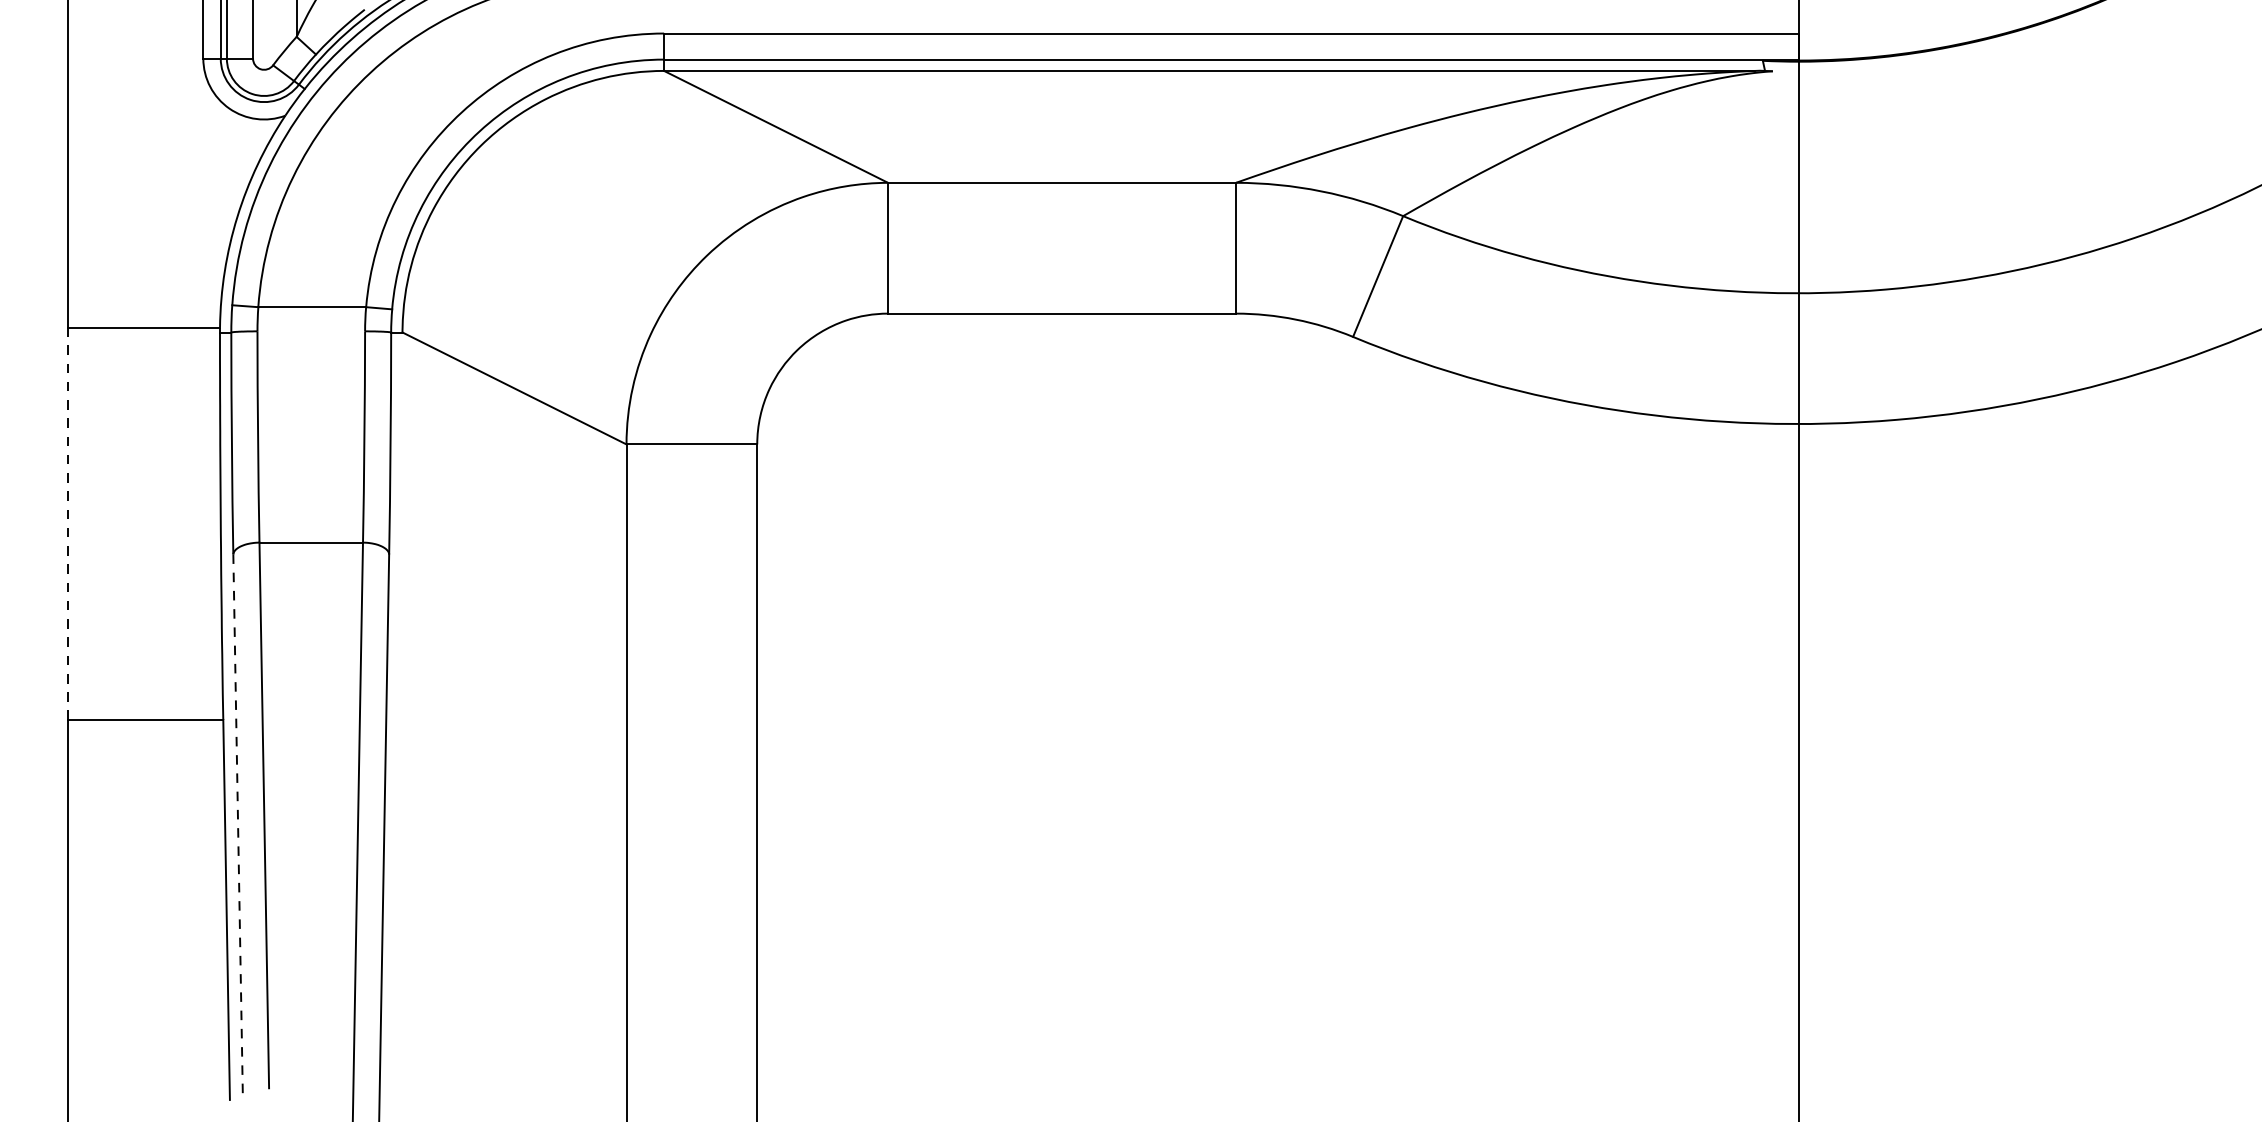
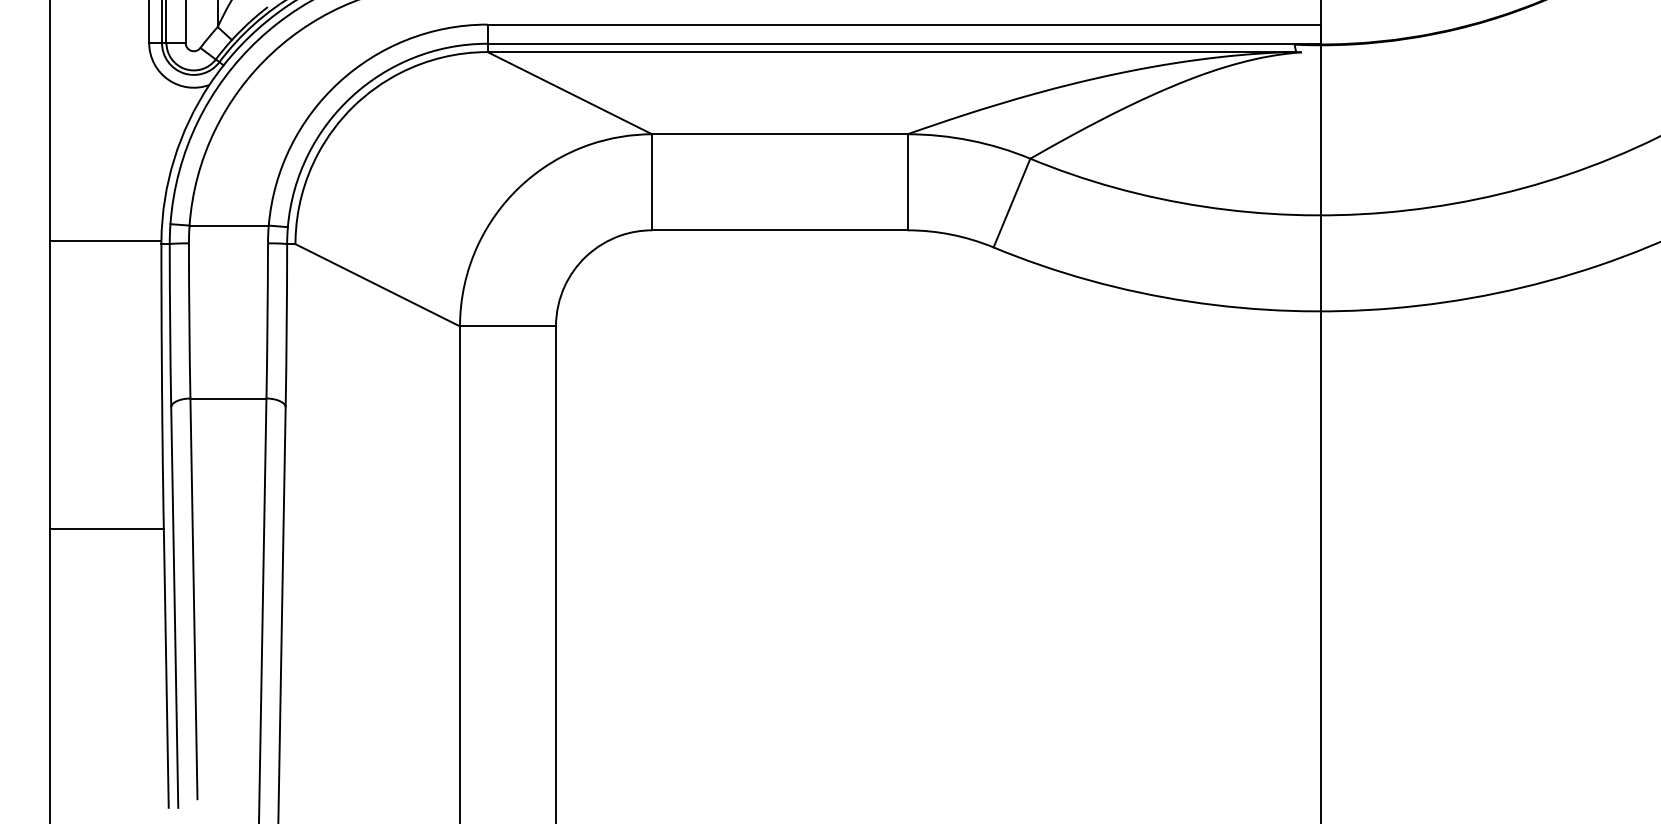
line: (67, 523) -> (49, 384), dashed -> solid
line: (237, 828) -> (174, 608), dashed -> solid

